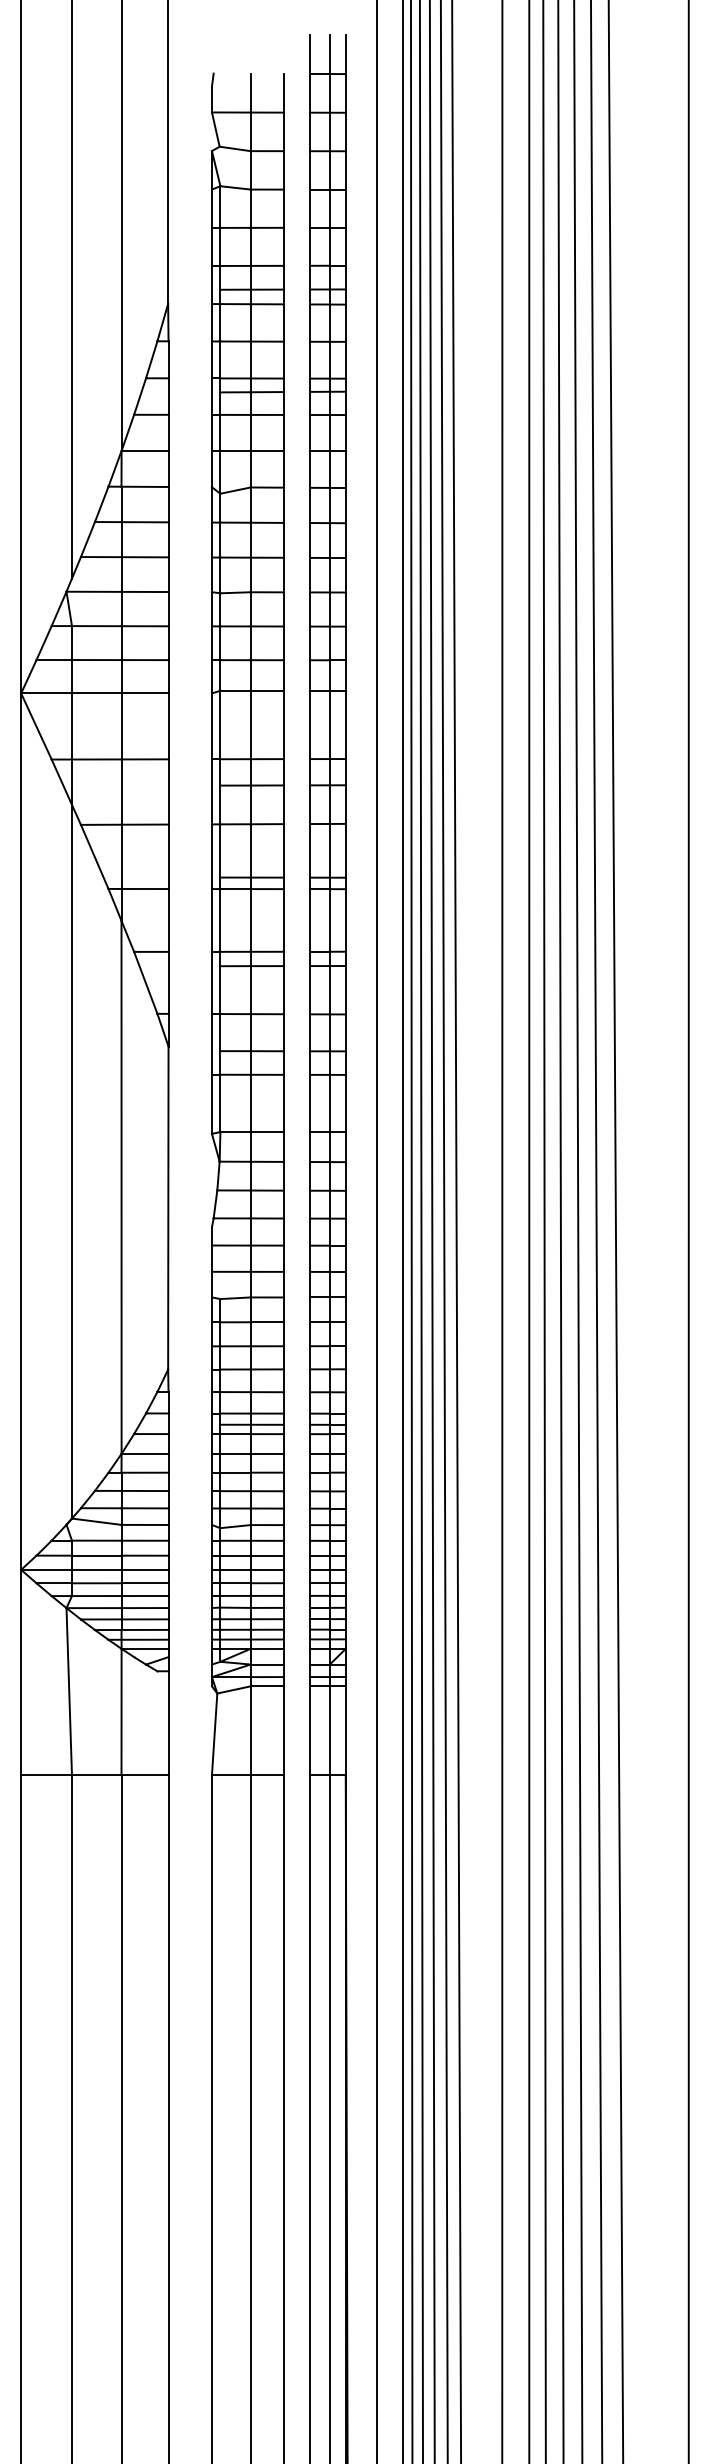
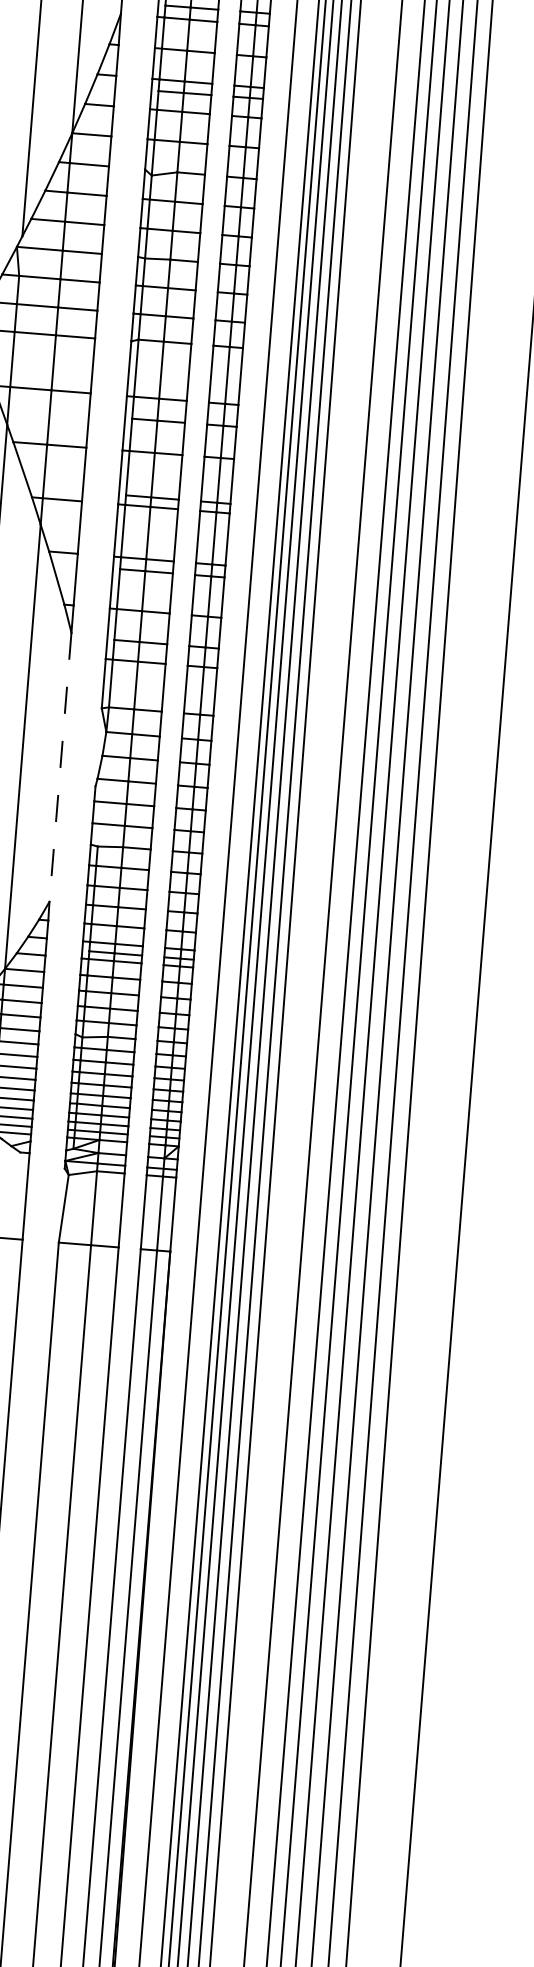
line: (168, 1208) -> (60, 767), solid -> dashed

